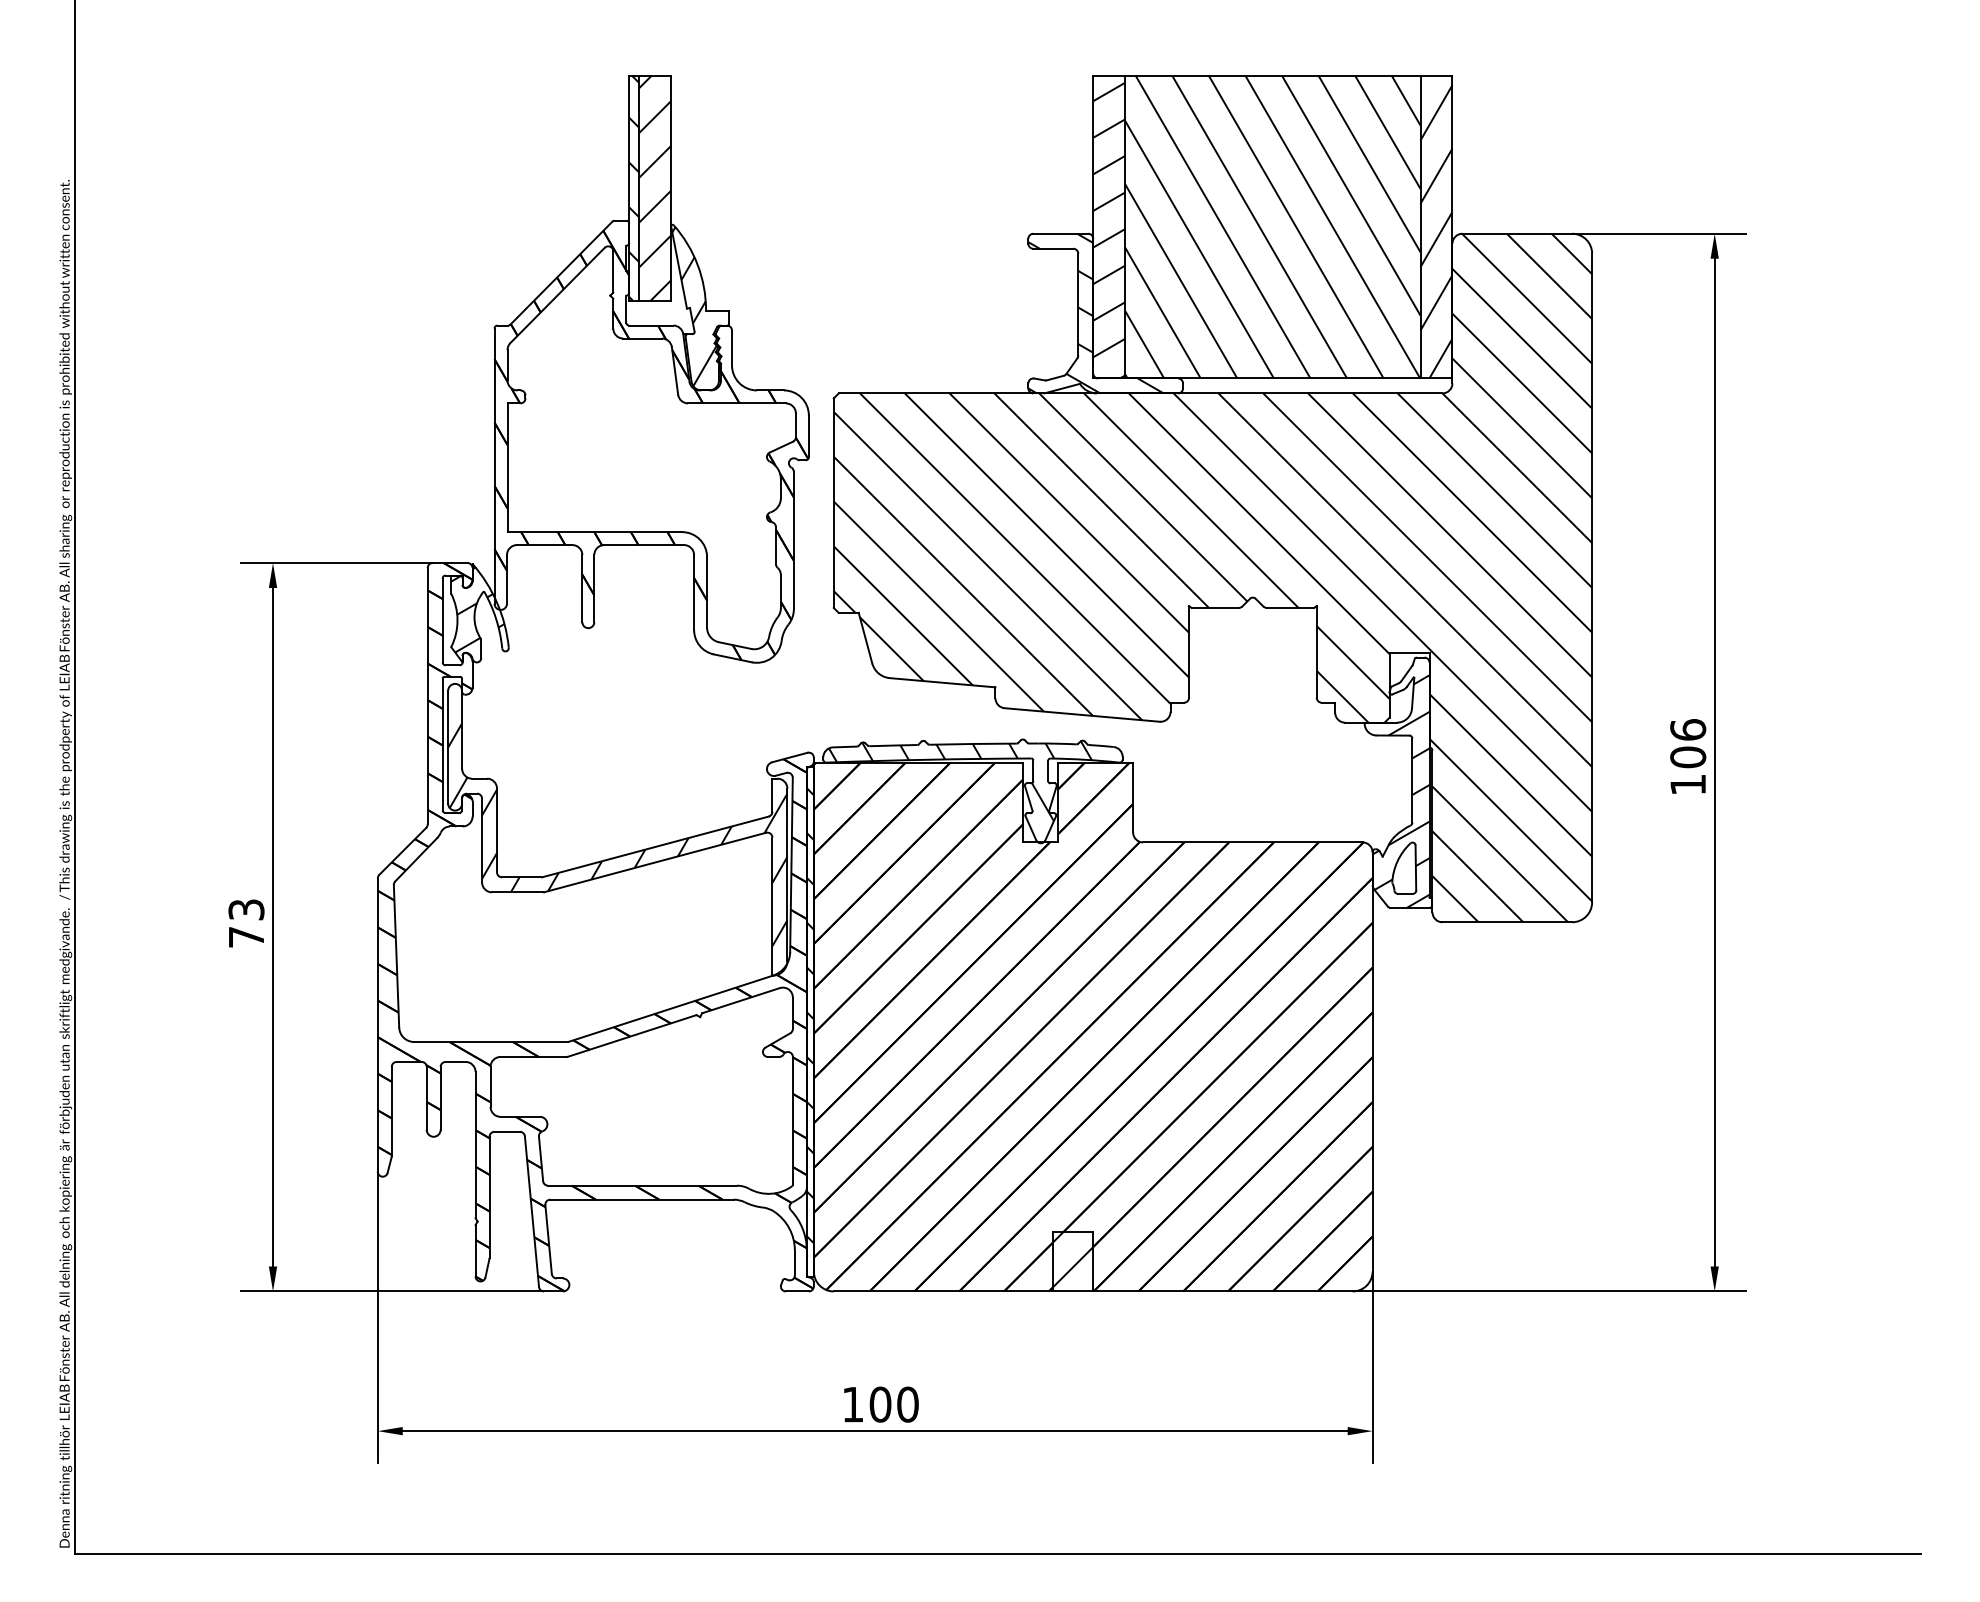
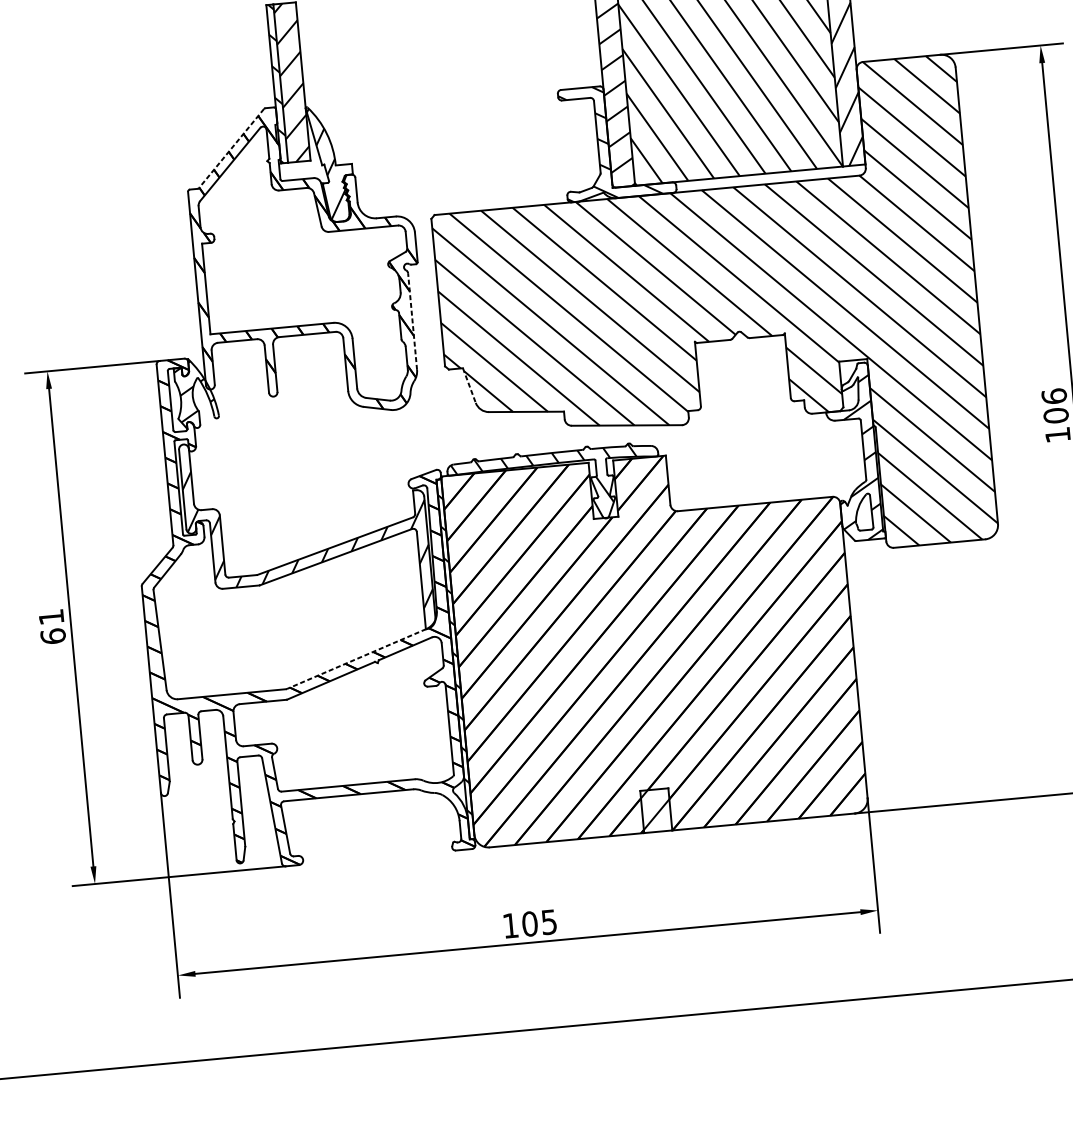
line: (561, 273) -> (231, 148), solid -> dashed
line: (793, 540) -> (412, 321), solid -> dashed
line: (865, 638) -> (469, 385), solid -> dashed
text: (246, 923) -> (52, 626), 73 -> 61
line: (670, 1008) -> (356, 658), solid -> dashed
text: (907, 1404) -> (548, 922), 100 -> 105

